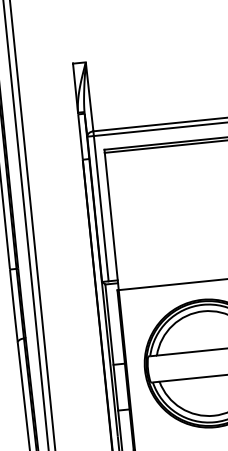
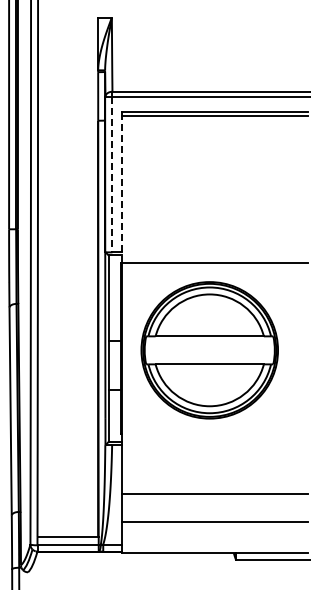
line: (101, 208) -> (112, 174), solid -> dashed
line: (112, 221) -> (122, 189), solid -> dashed

